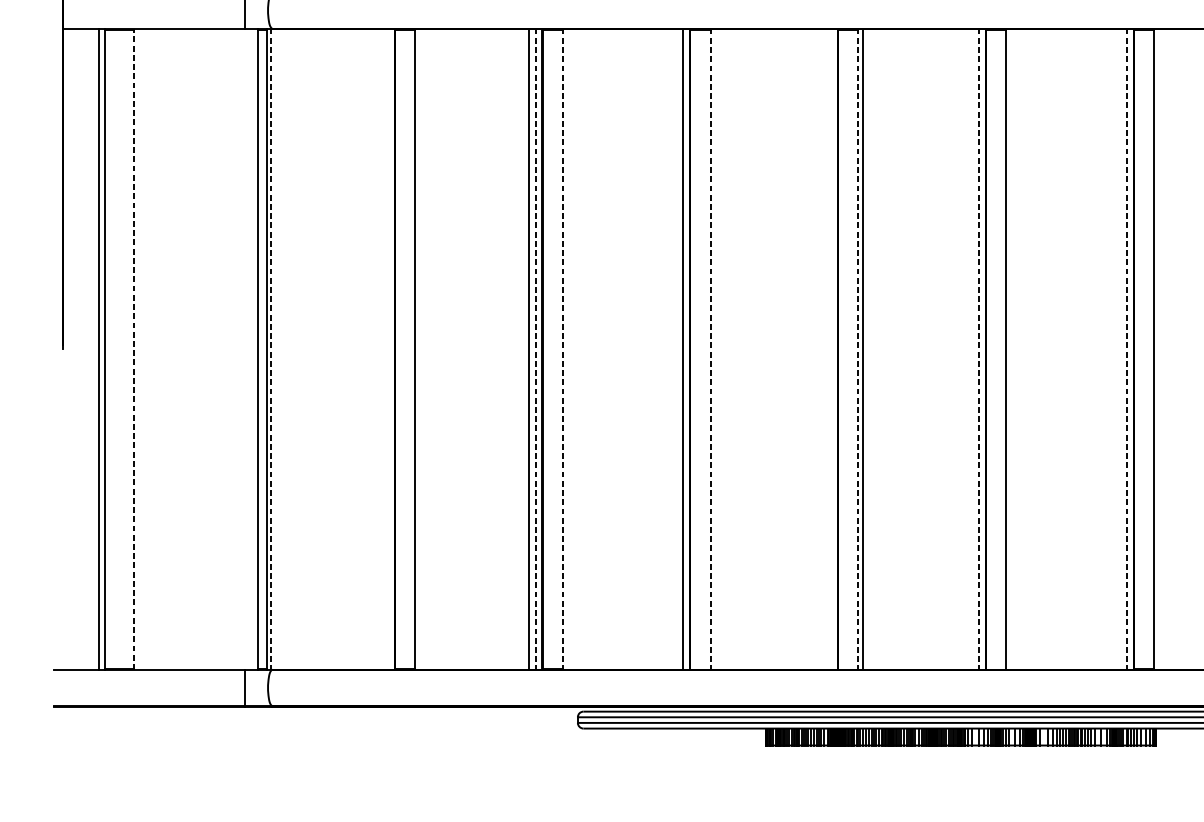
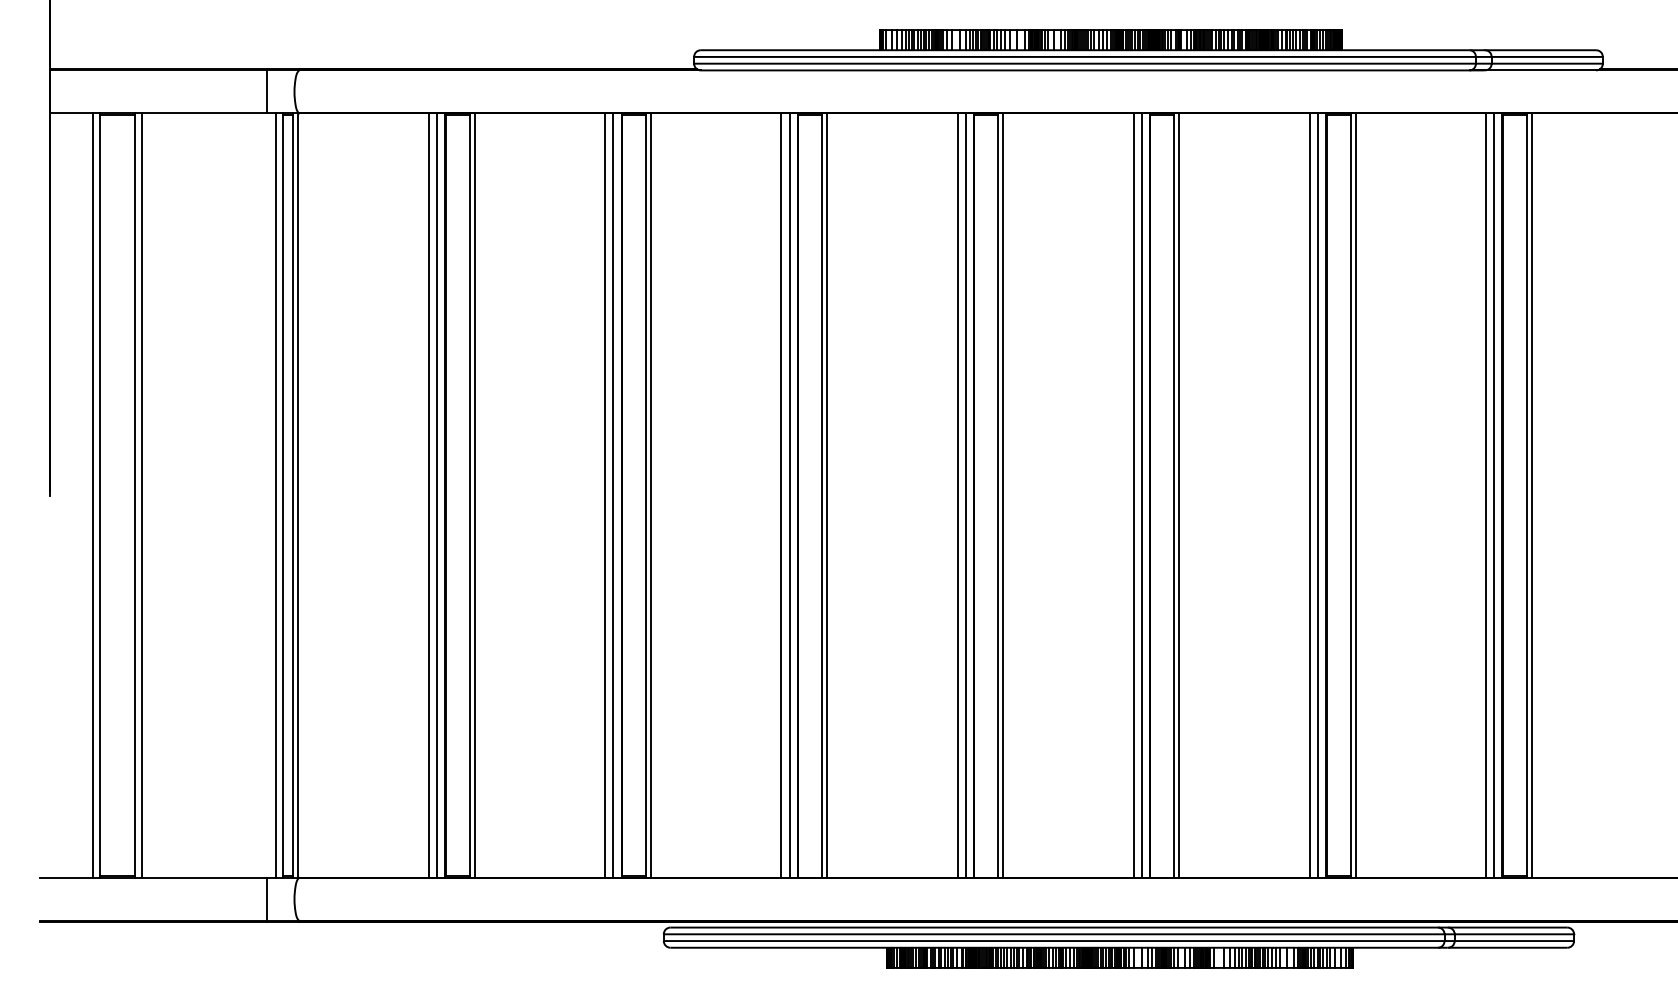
line: (133, 349) -> (134, 495), dashed -> solid
line: (139, 349) -> (141, 495), added
line: (252, 349) -> (276, 495), added
line: (271, 349) -> (298, 496), dashed -> solid
line: (380, 349) -> (428, 495), added
line: (388, 349) -> (437, 495), added
line: (419, 349) -> (474, 495), added
line: (535, 349) -> (613, 496), dashed -> solid
line: (562, 349) -> (645, 496), dashed -> solid
line: (566, 349) -> (650, 495), added
line: (676, 349) -> (781, 495), added
line: (710, 349) -> (821, 496), dashed -> solid
line: (715, 349) -> (827, 495), added
line: (824, 349) -> (957, 495), added
line: (831, 349) -> (965, 495), added
line: (858, 349) -> (998, 496), dashed -> solid
line: (971, 349) -> (1133, 495), added
line: (978, 349) -> (1141, 496), dashed -> solid
line: (1010, 349) -> (1179, 495), added
line: (1119, 349) -> (1309, 495), added
line: (1127, 349) -> (1318, 496), dashed -> solid
line: (1158, 349) -> (1355, 495), added

